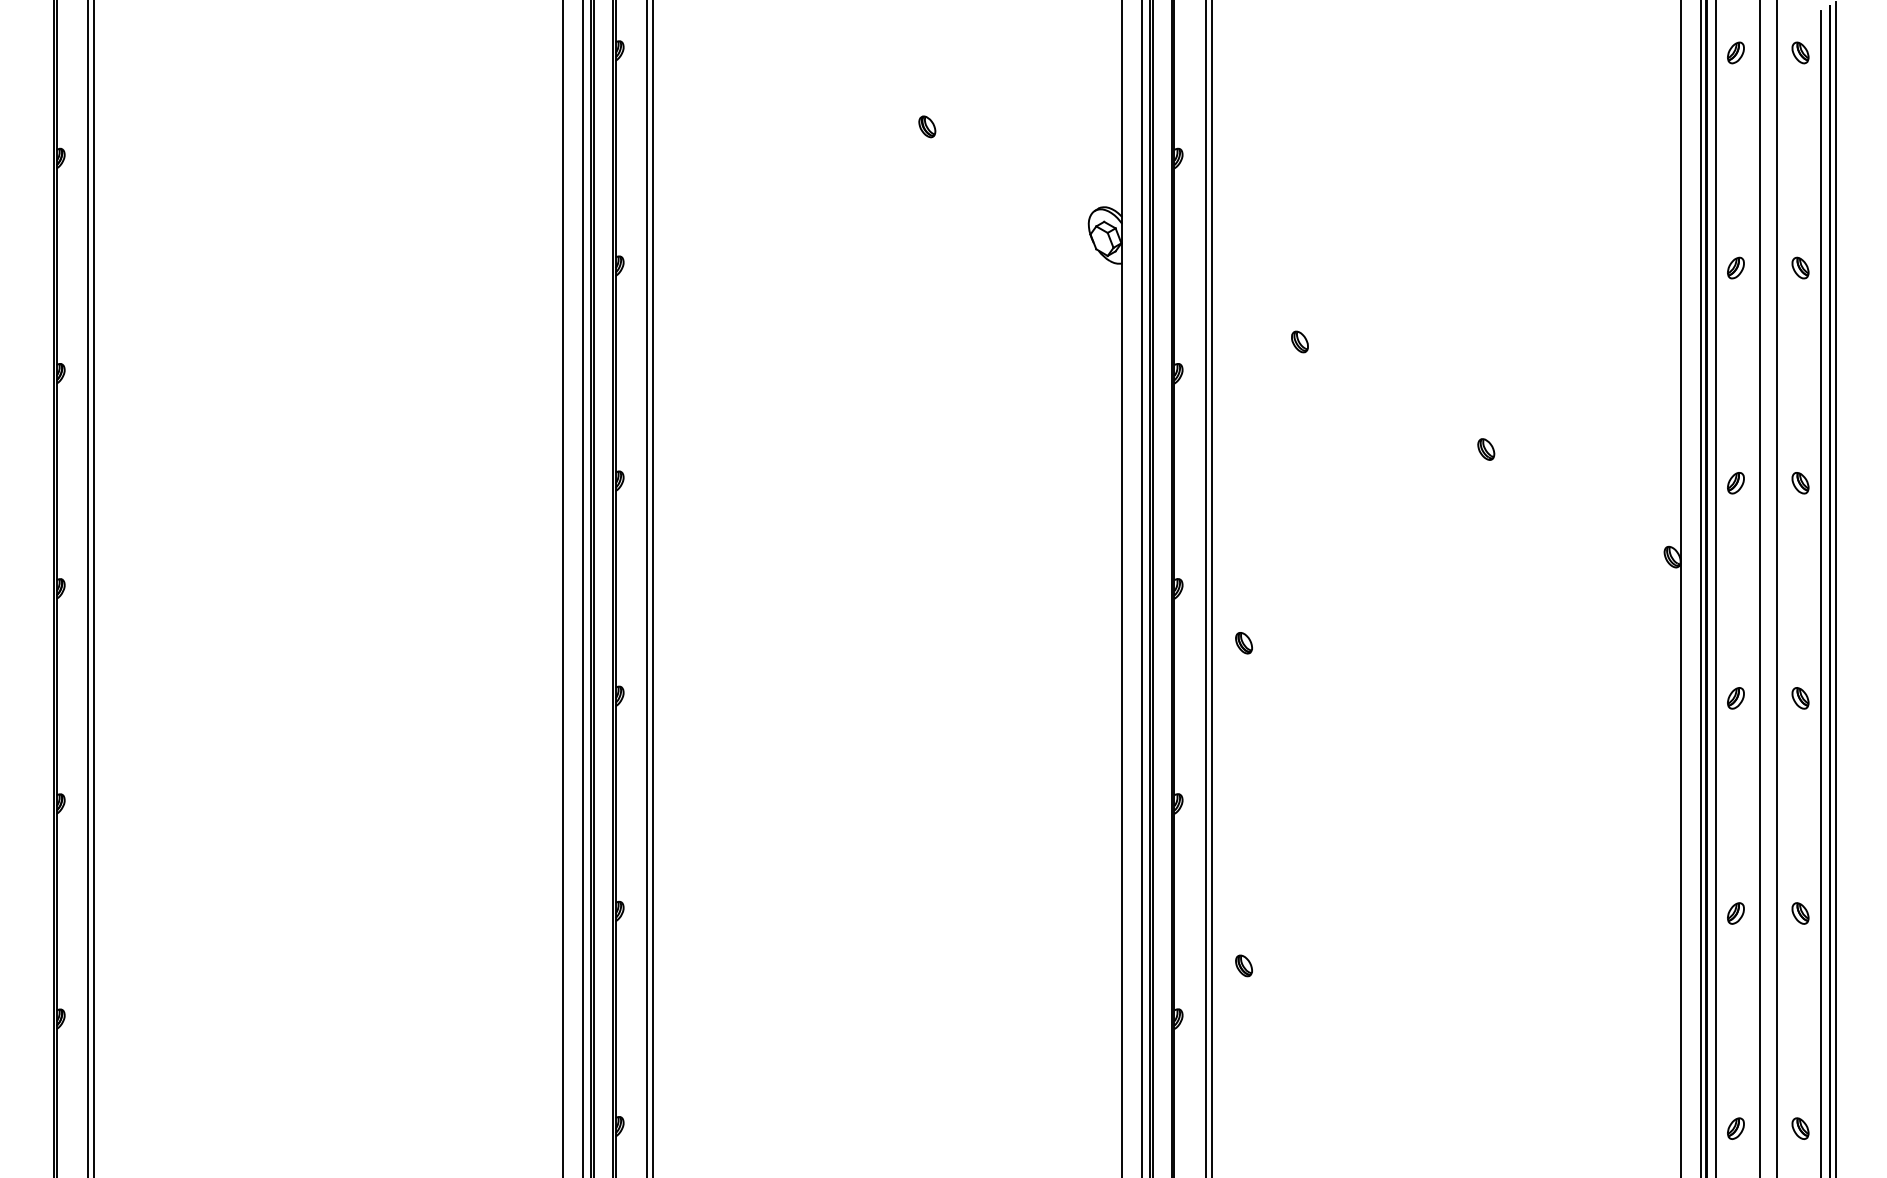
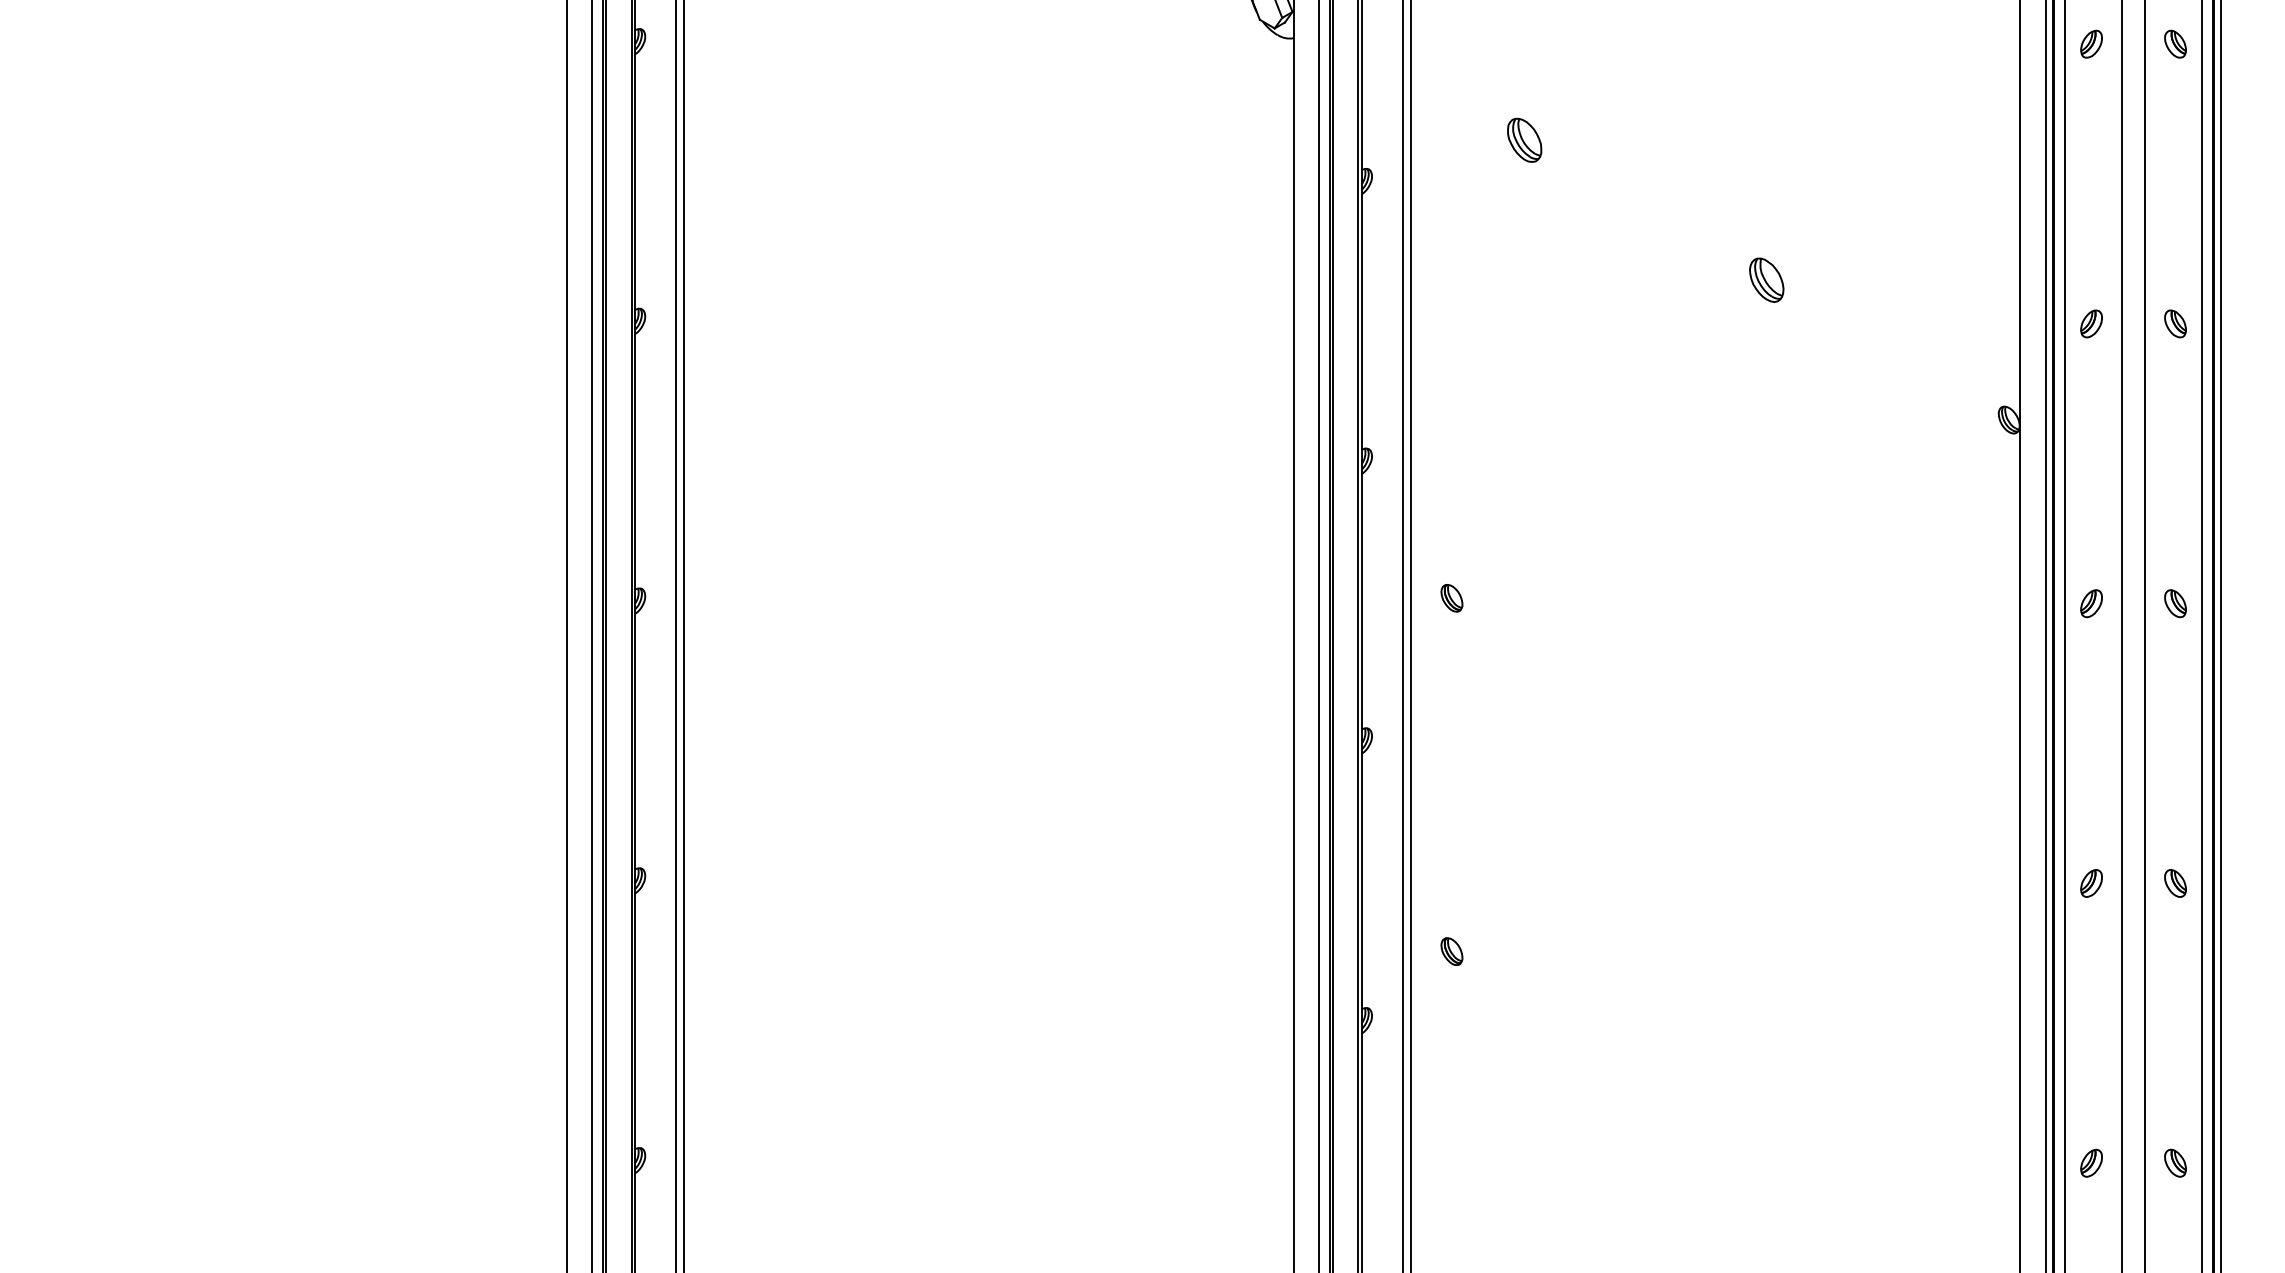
part: (1299, 341) -> (1524, 139), size x1.6
part: (1486, 449) -> (1767, 280), size x1.6
part: (1243, 643) -> (1451, 598), moved

